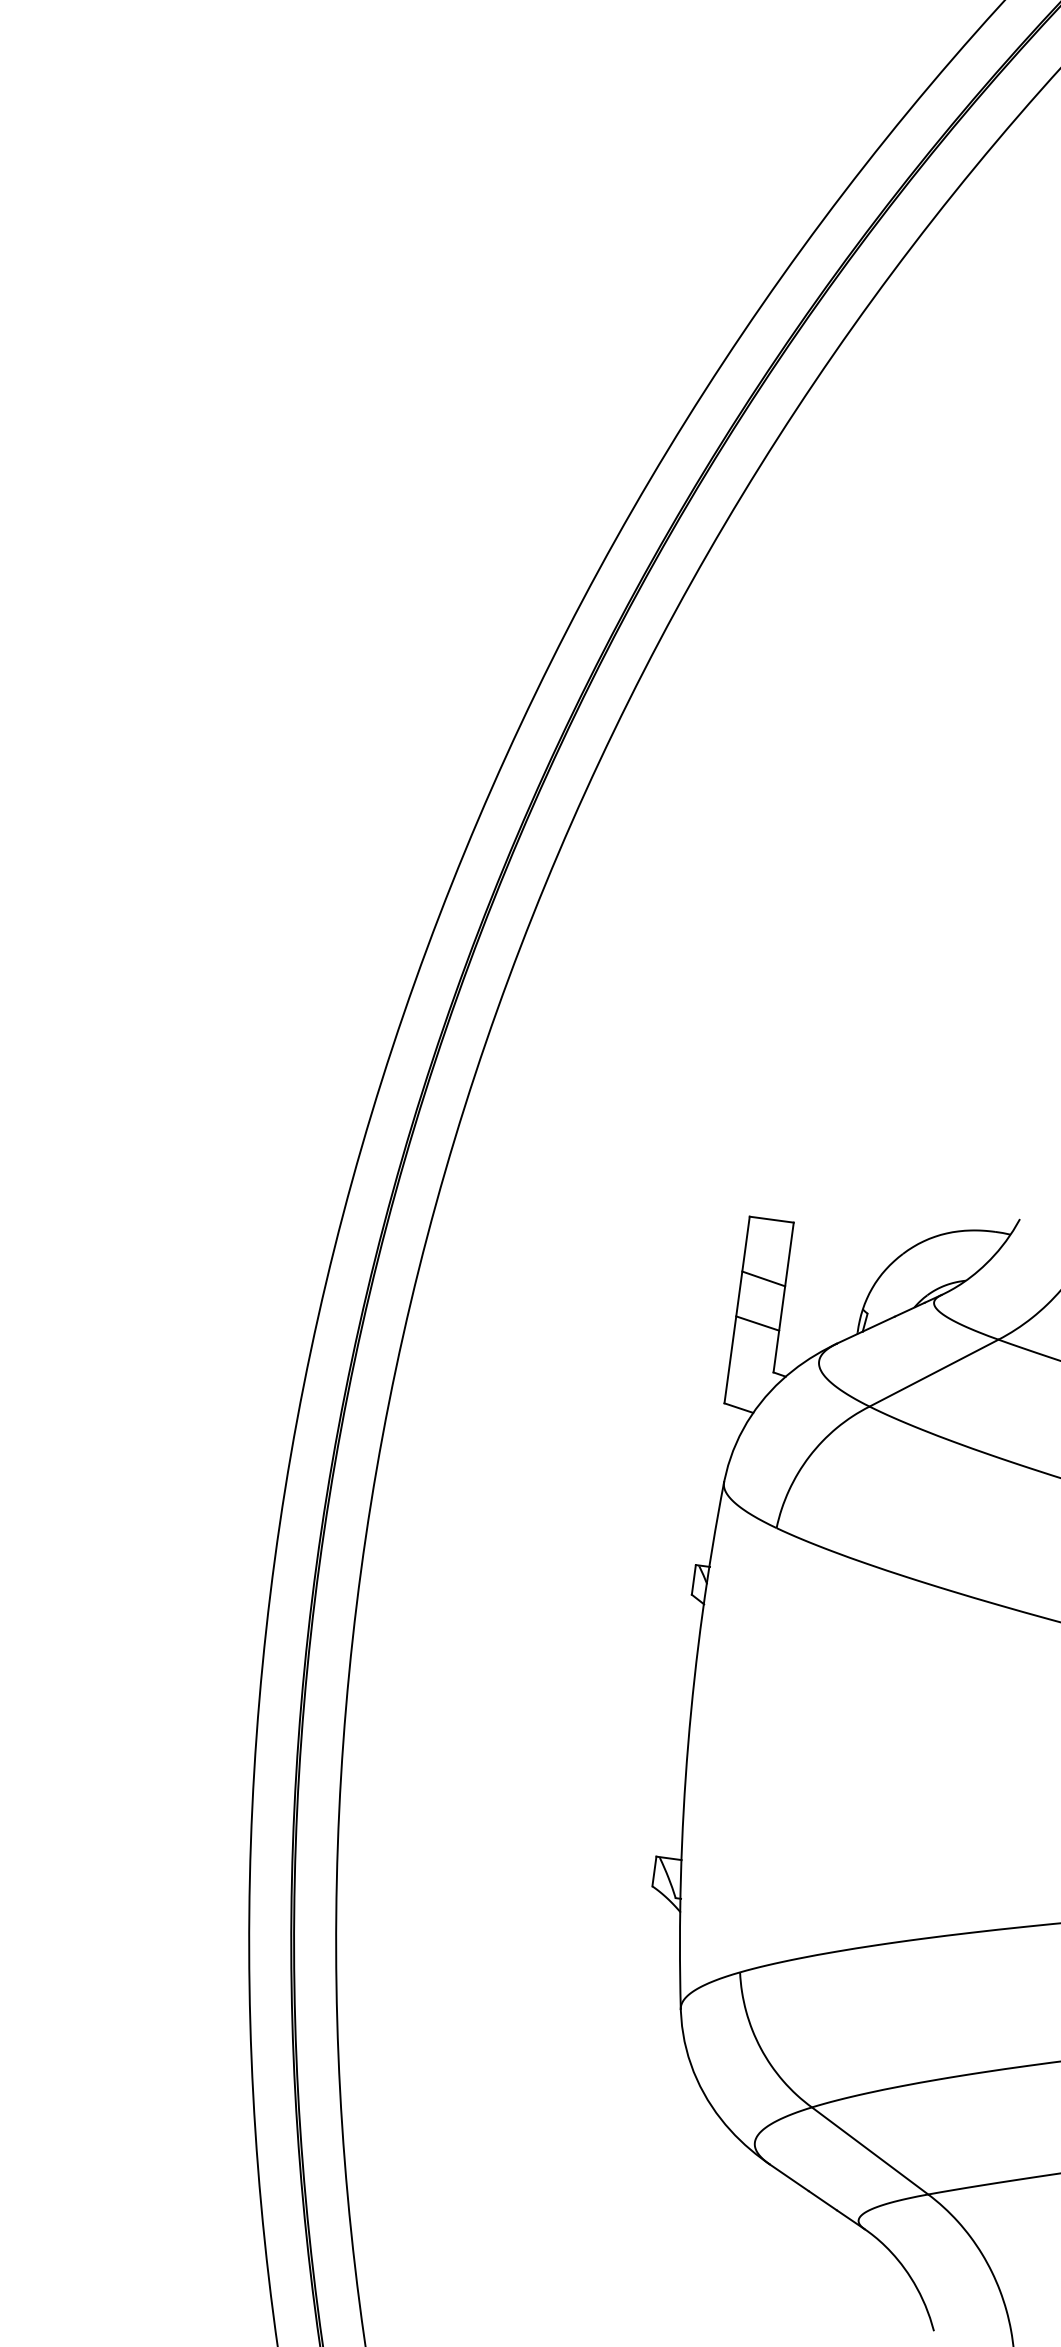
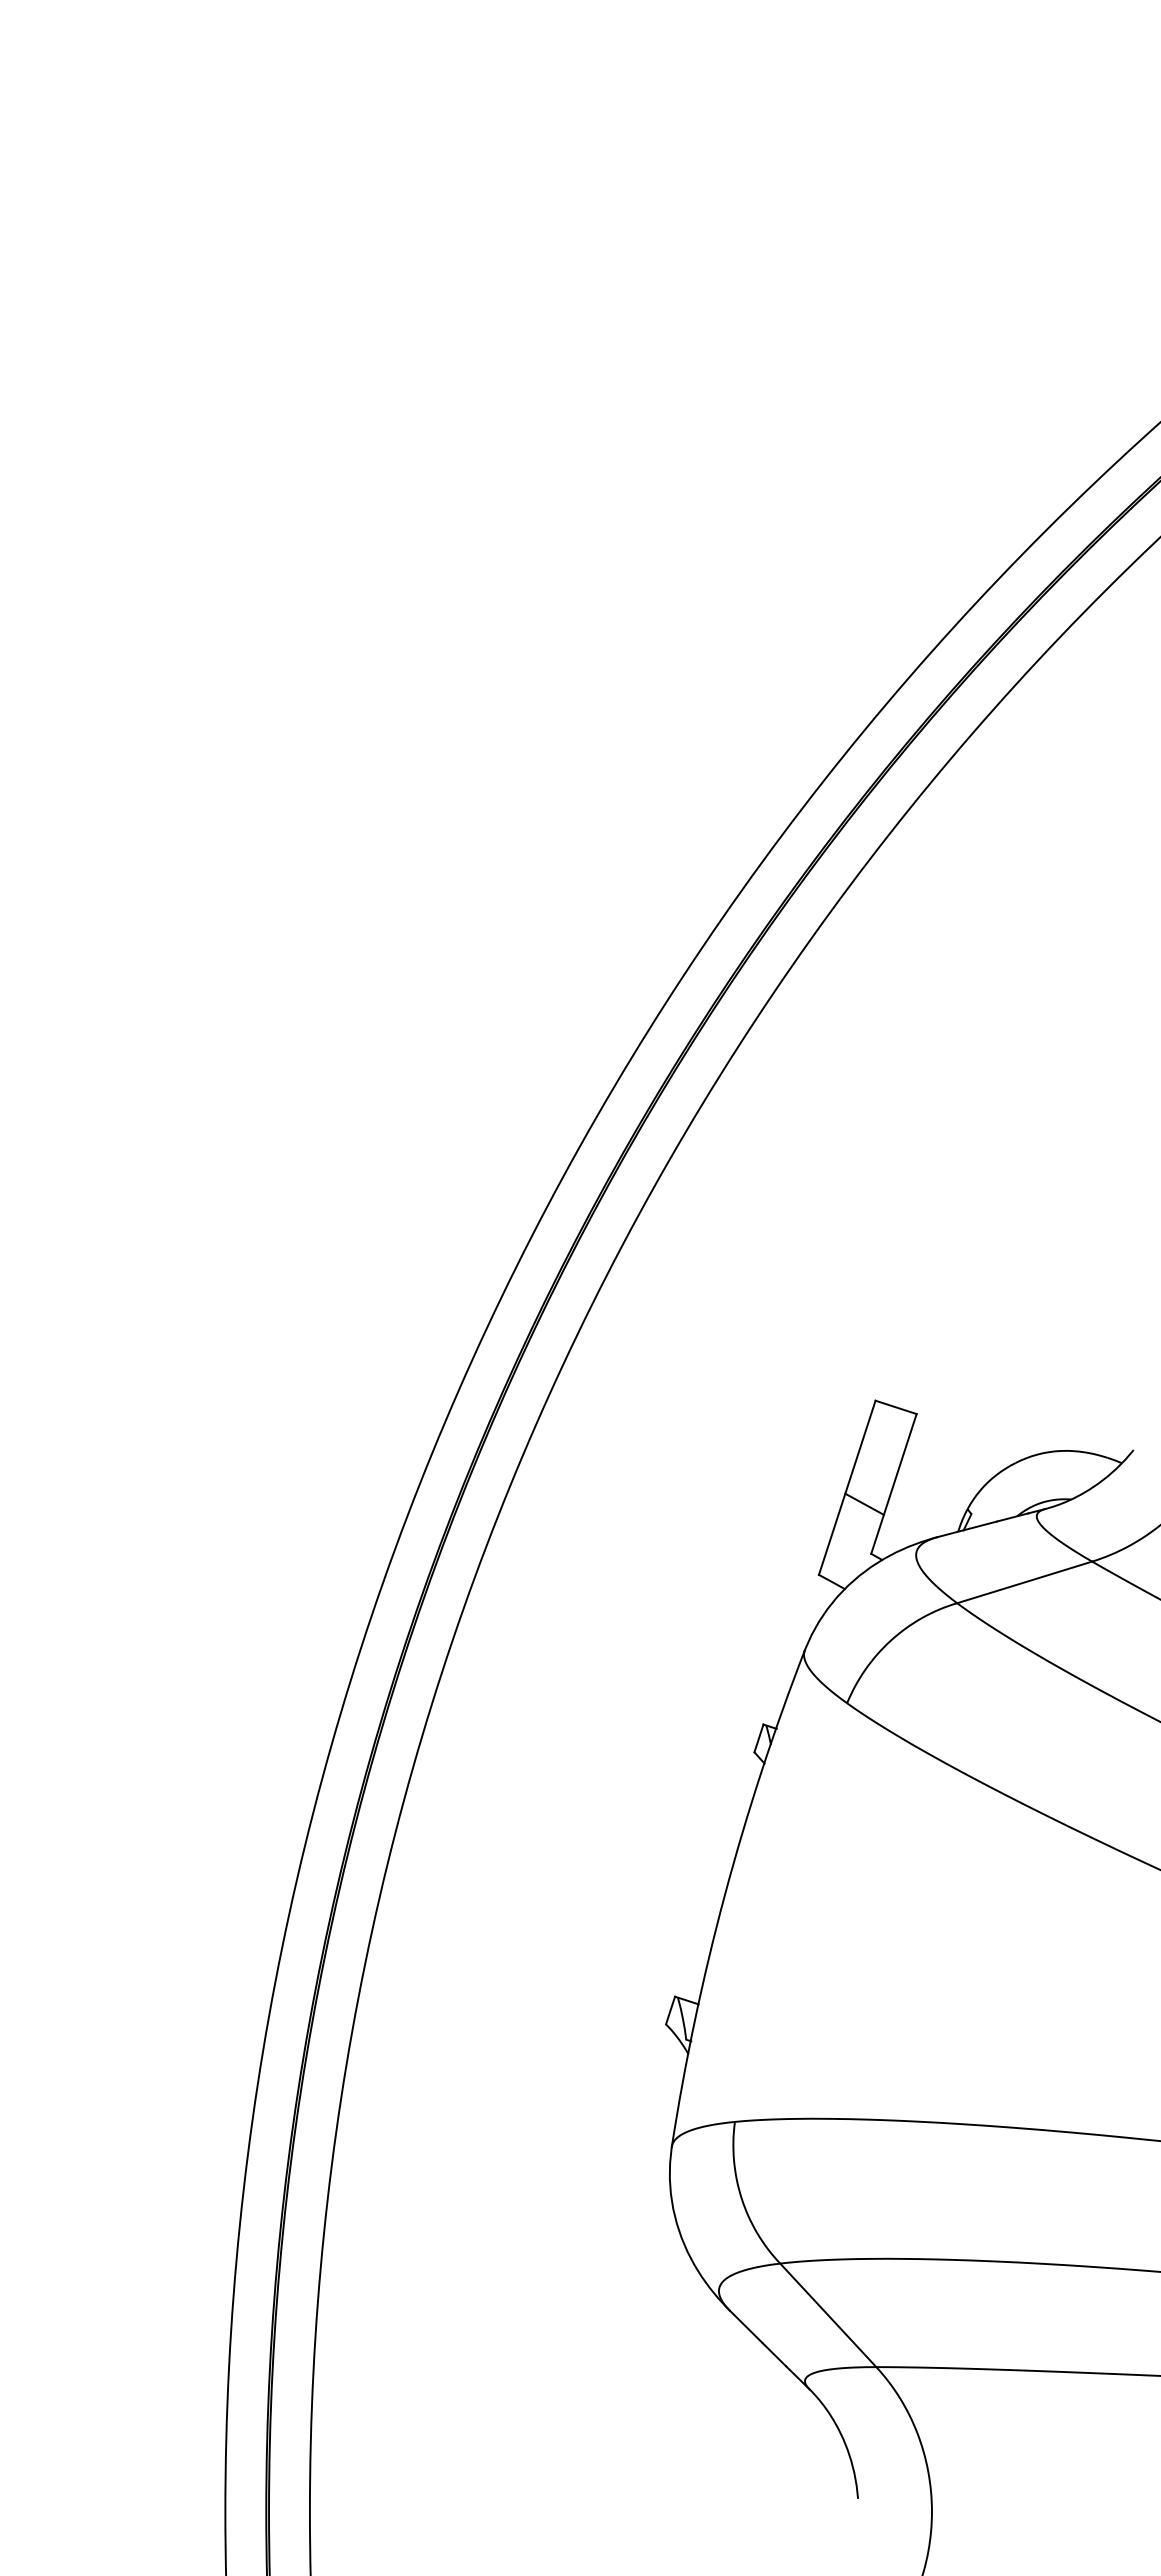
line: (763, 1278) -> (877, 1462), removed

